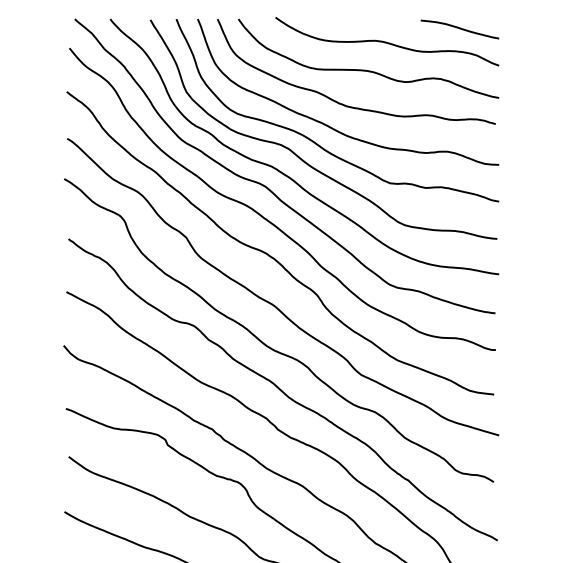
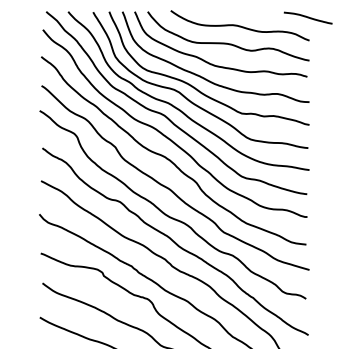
curve: (458, 28) -> (307, 17), moved

